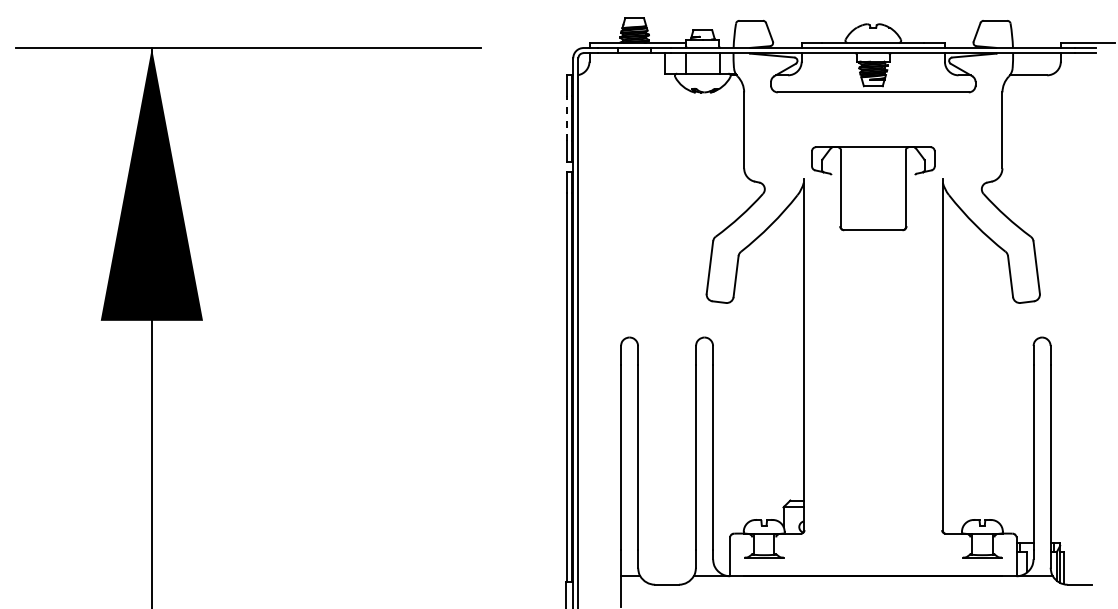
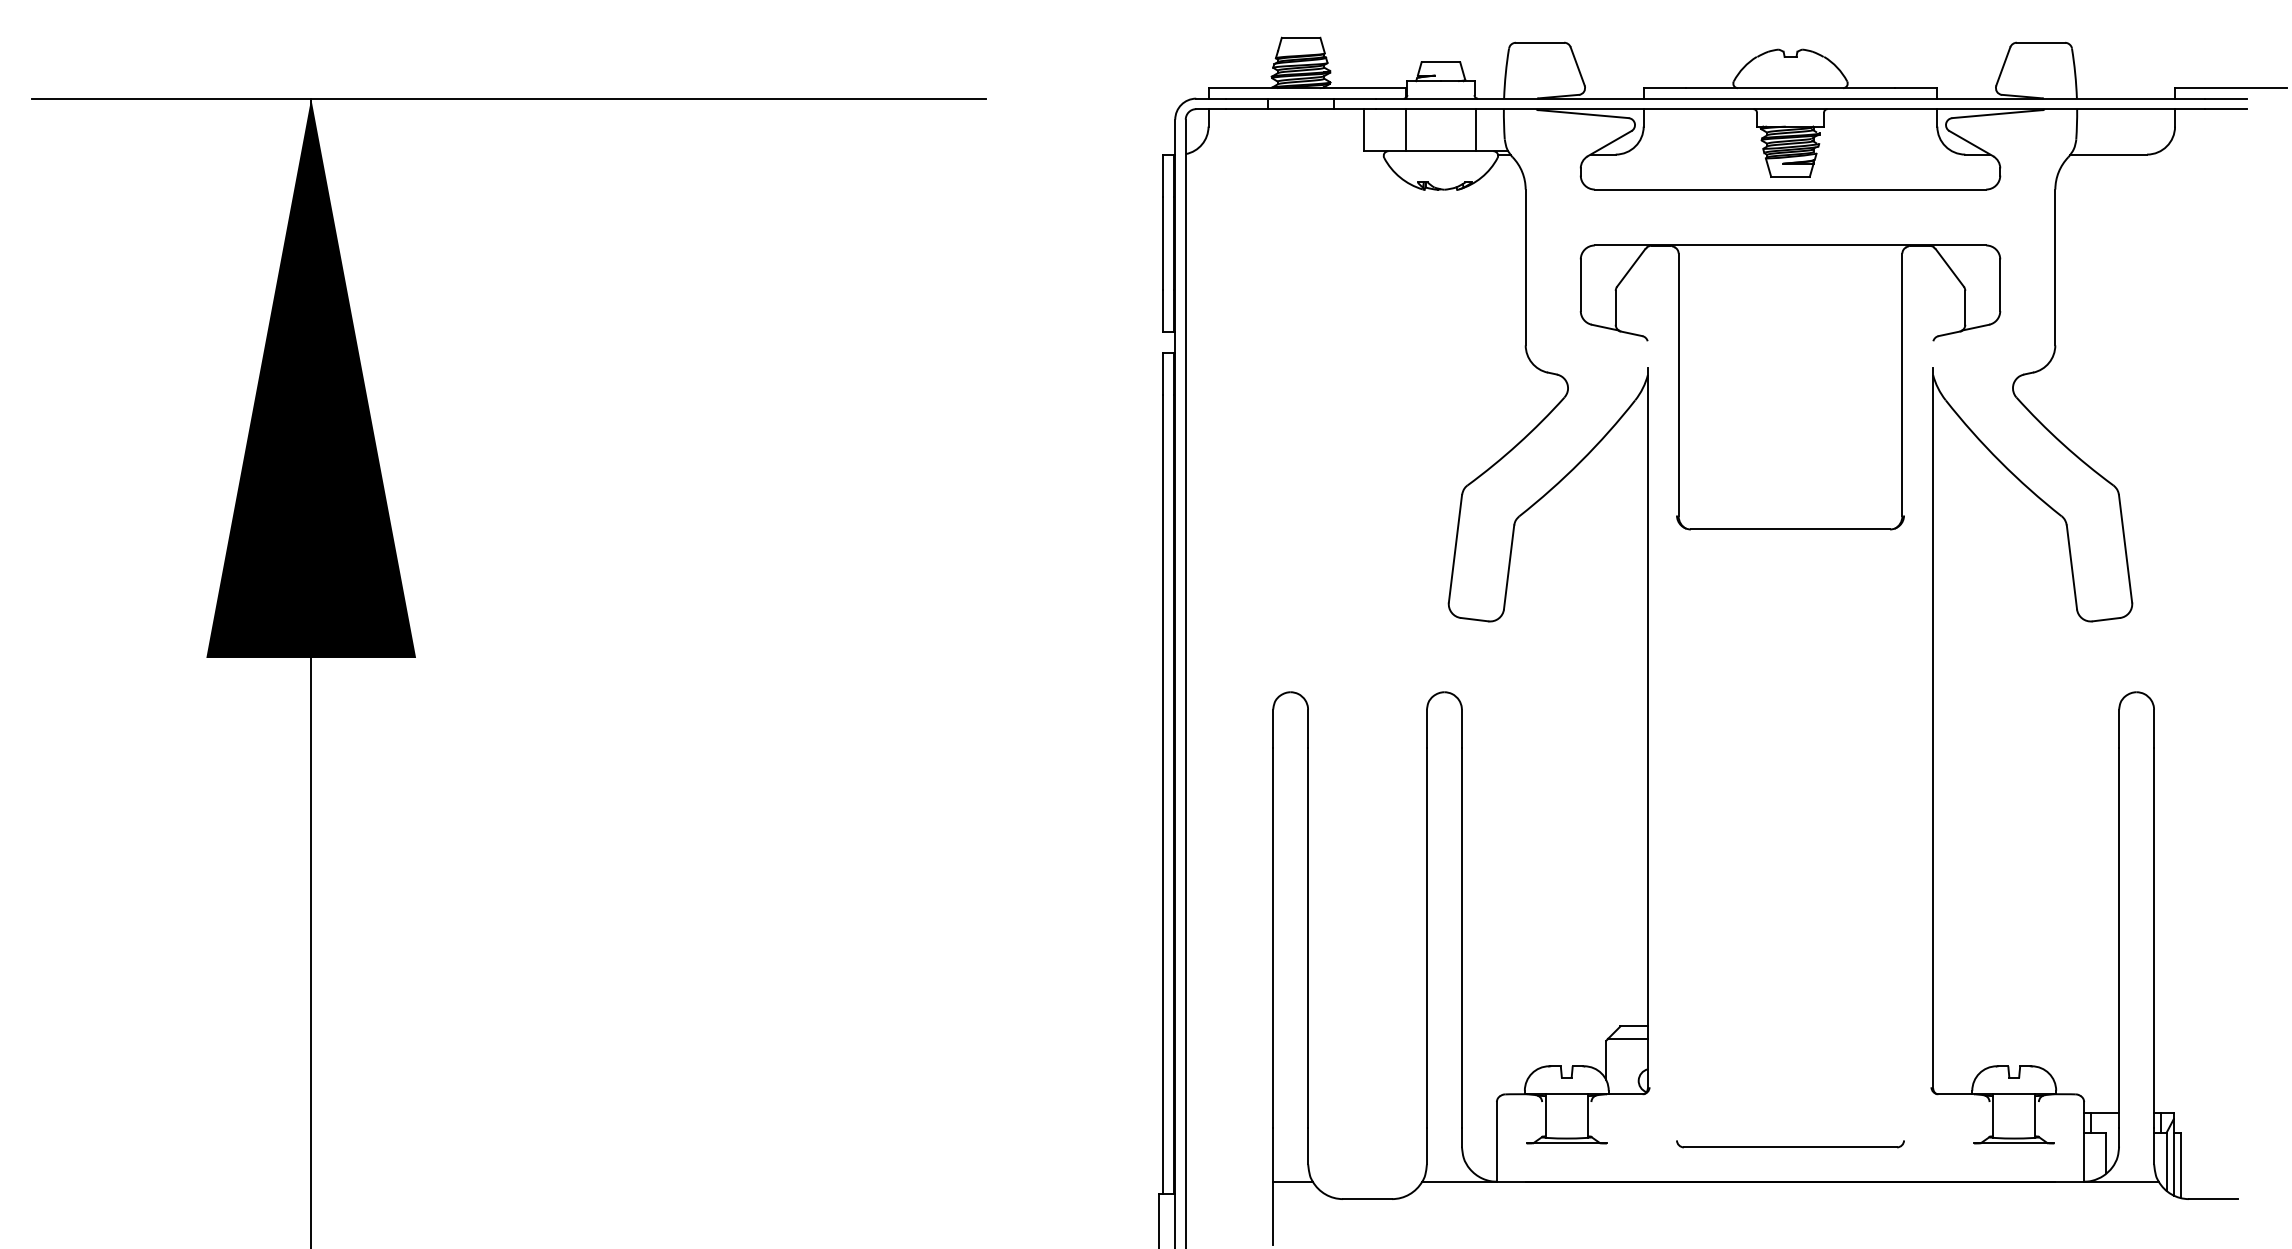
line: (567, 118) -> (1163, 243), dashed -> solid
part: (873, 188) -> (1790, 386), size x1.67
part: (873, 558) -> (1790, 1145), added

